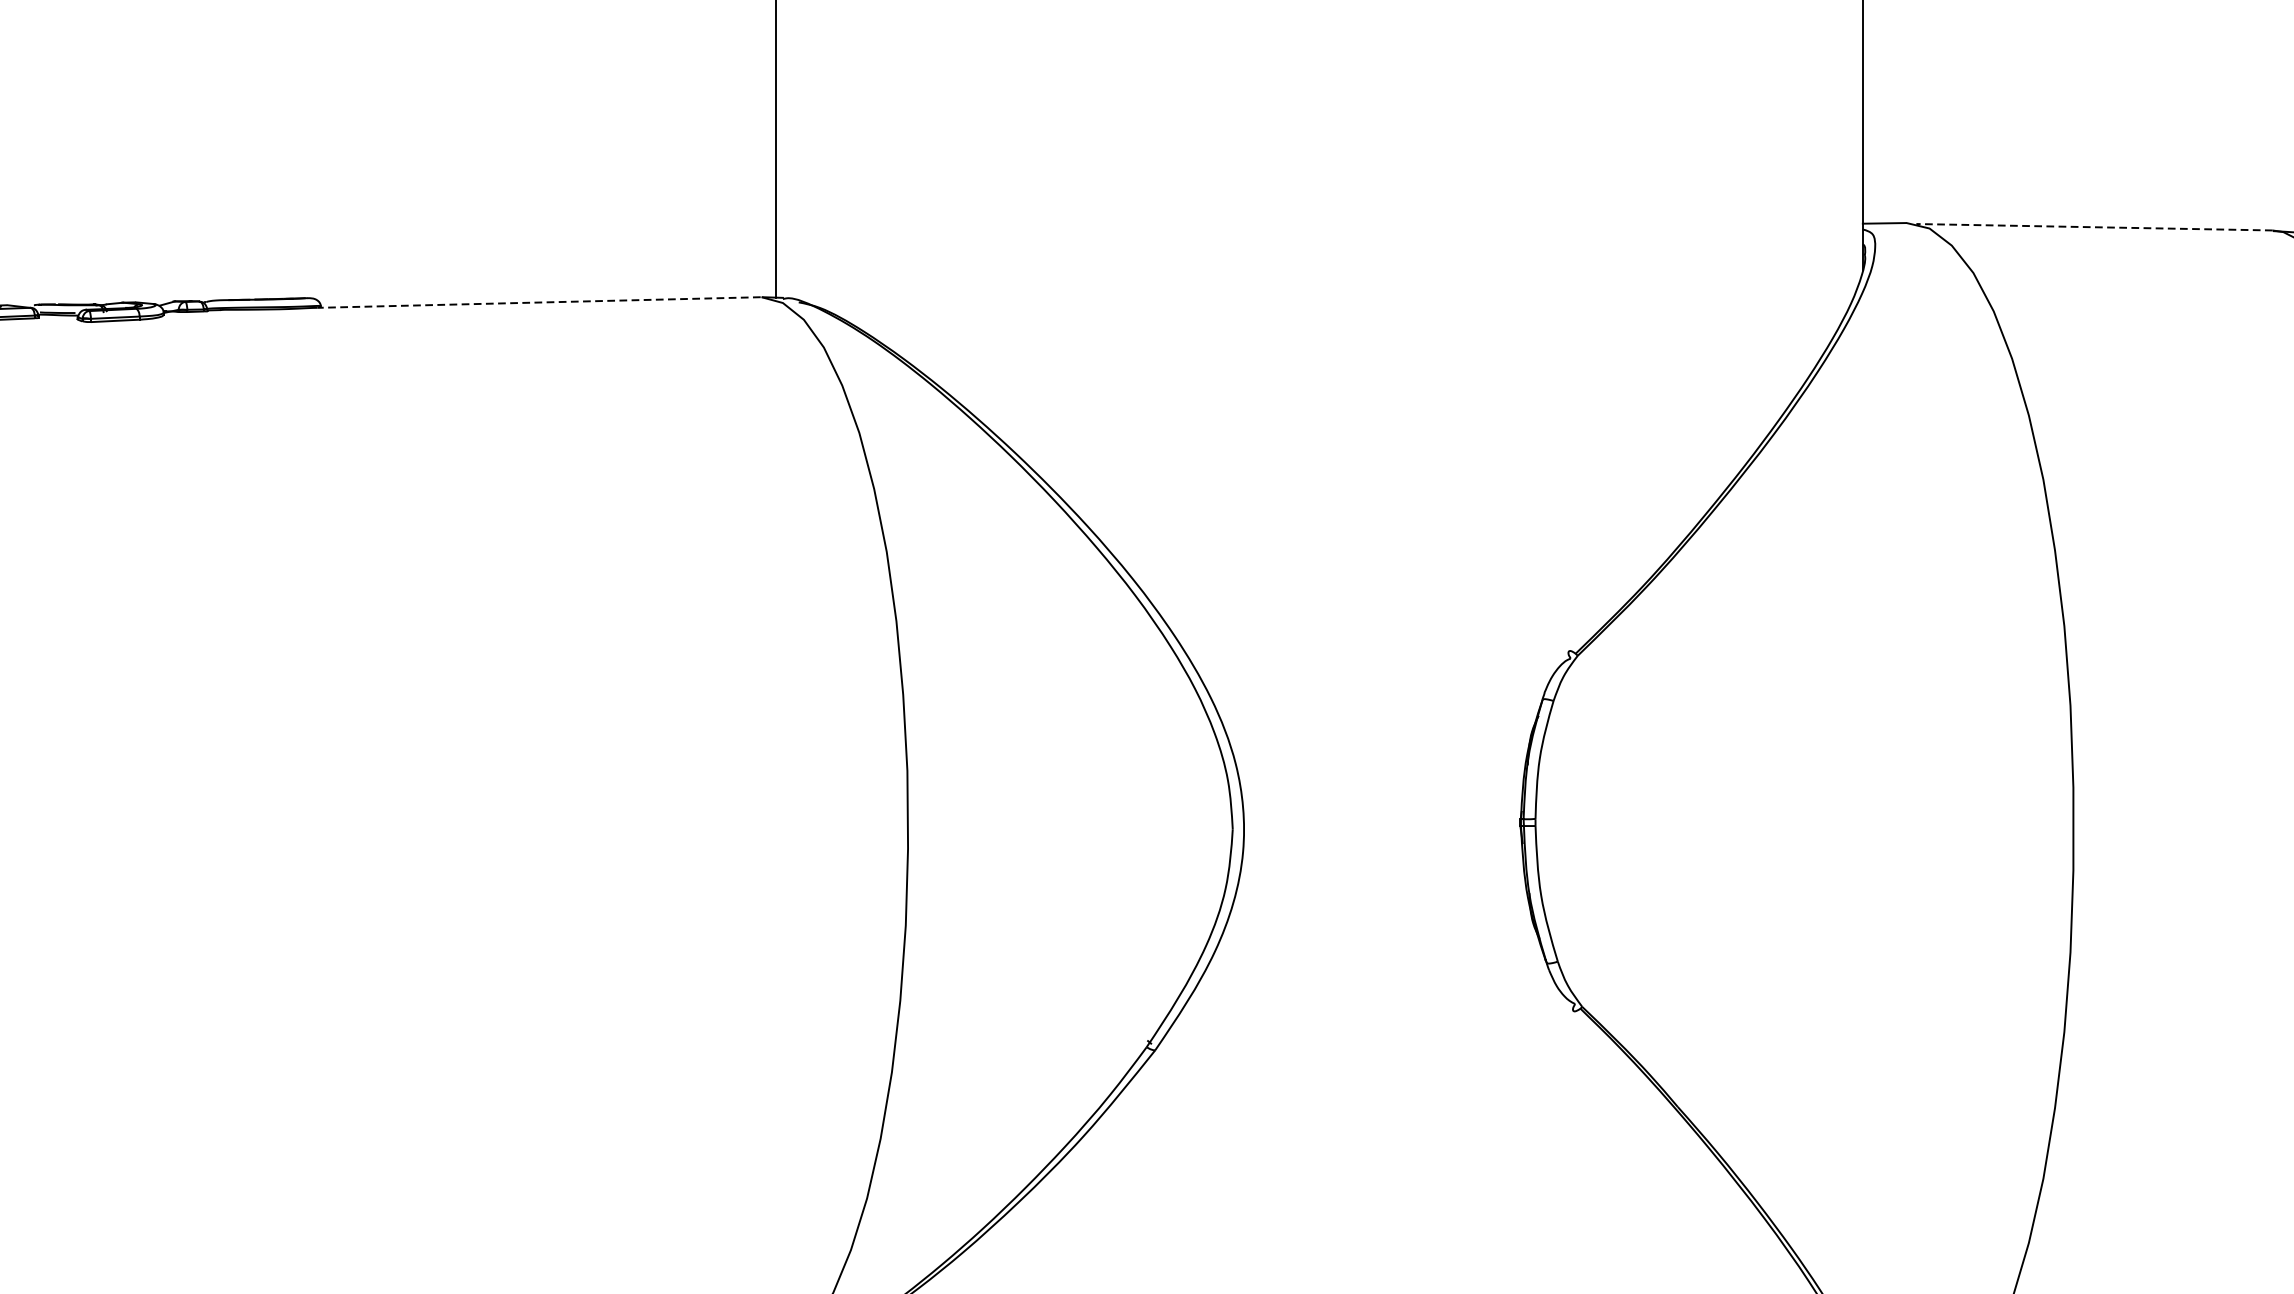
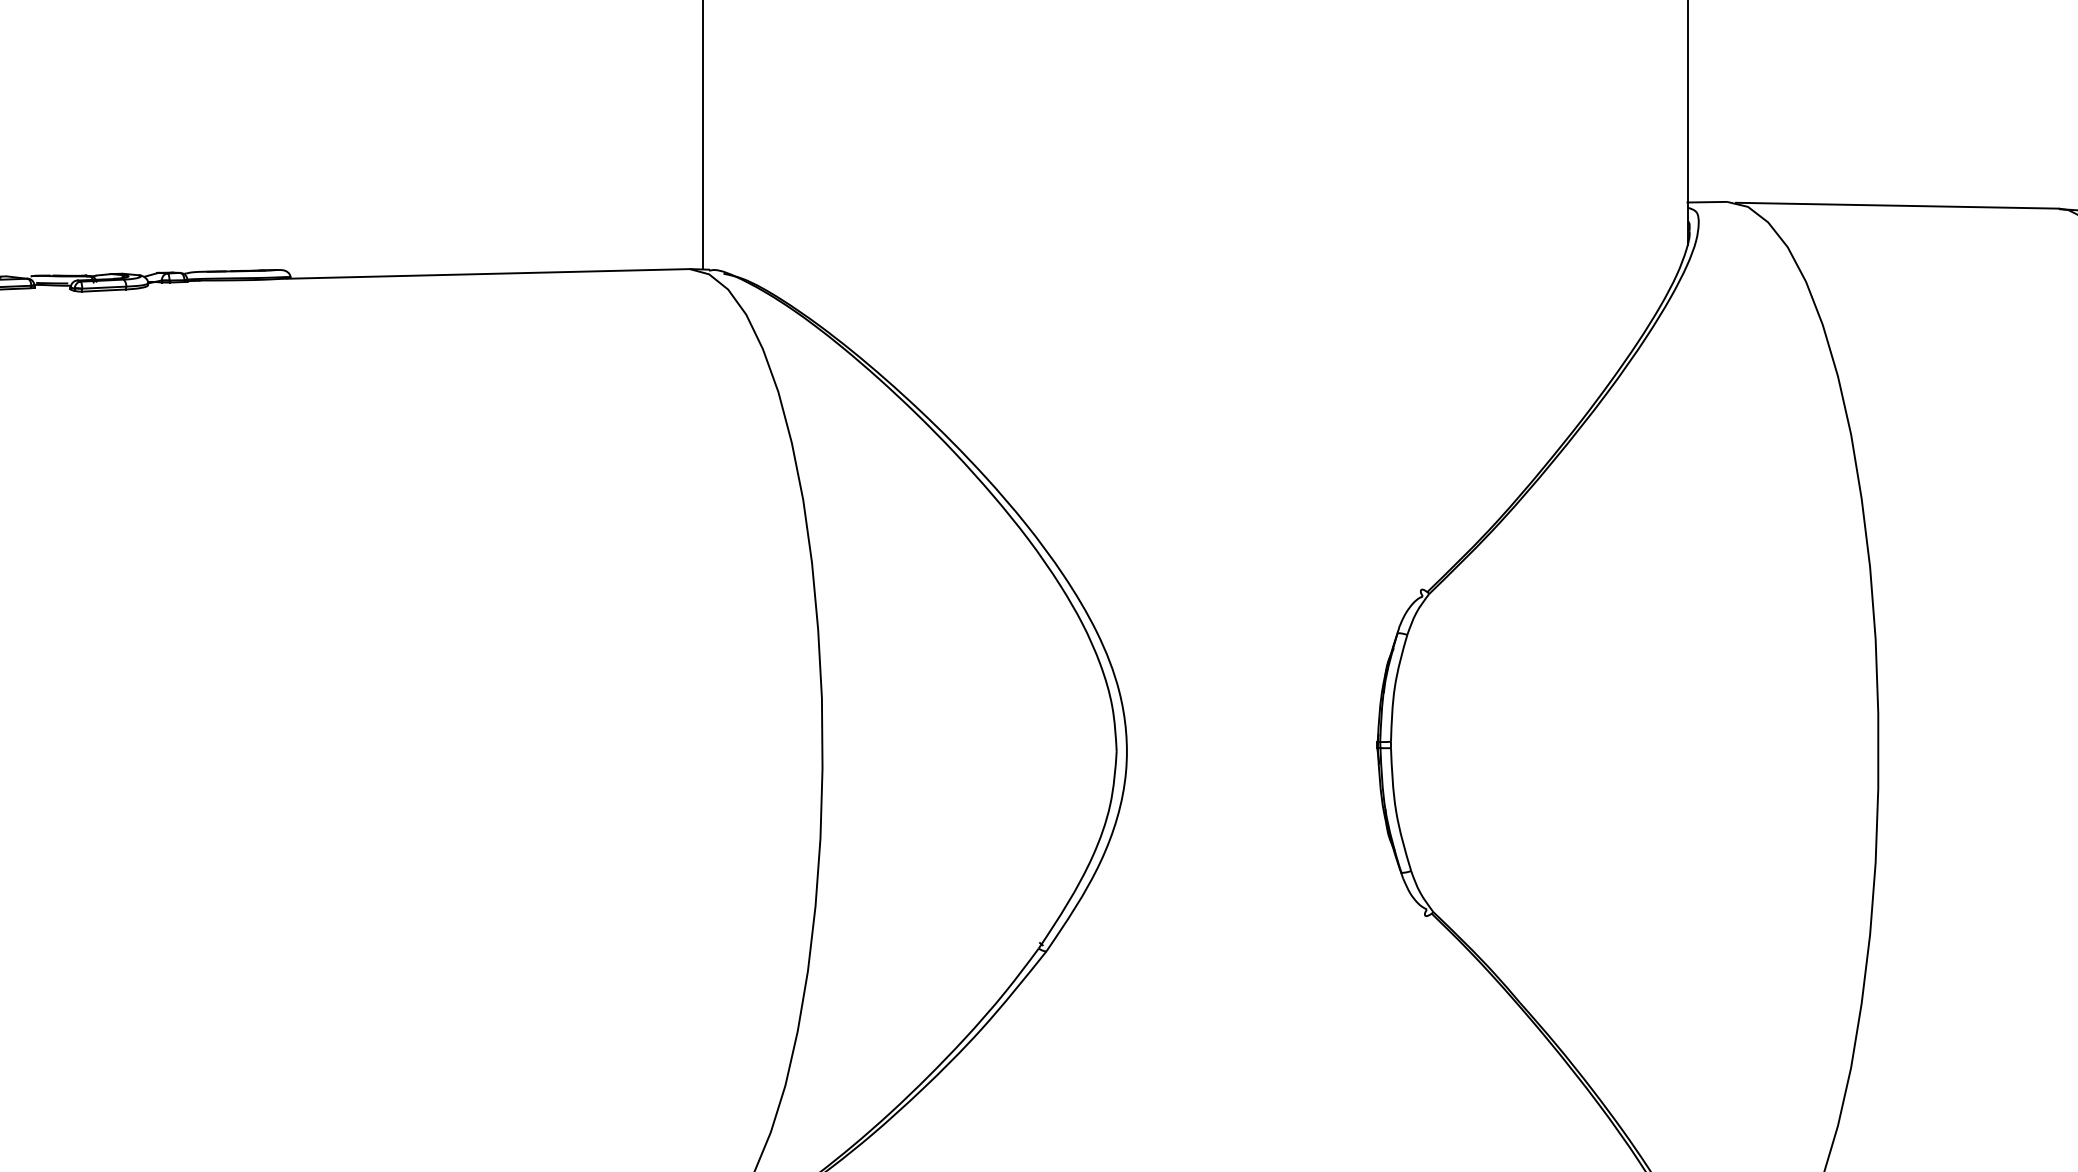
line: (2093, 227) -> (1896, 205), dashed -> solid
line: (539, 302) -> (488, 273), dashed -> solid

